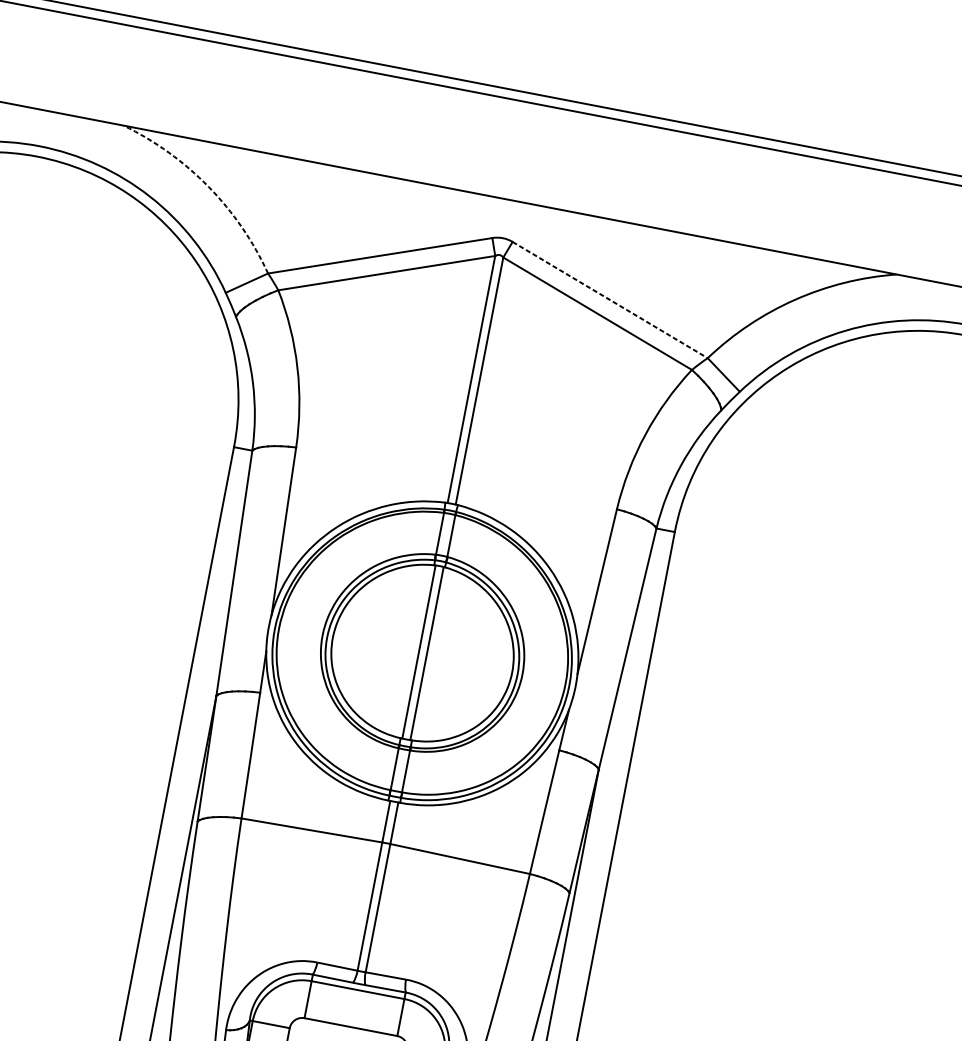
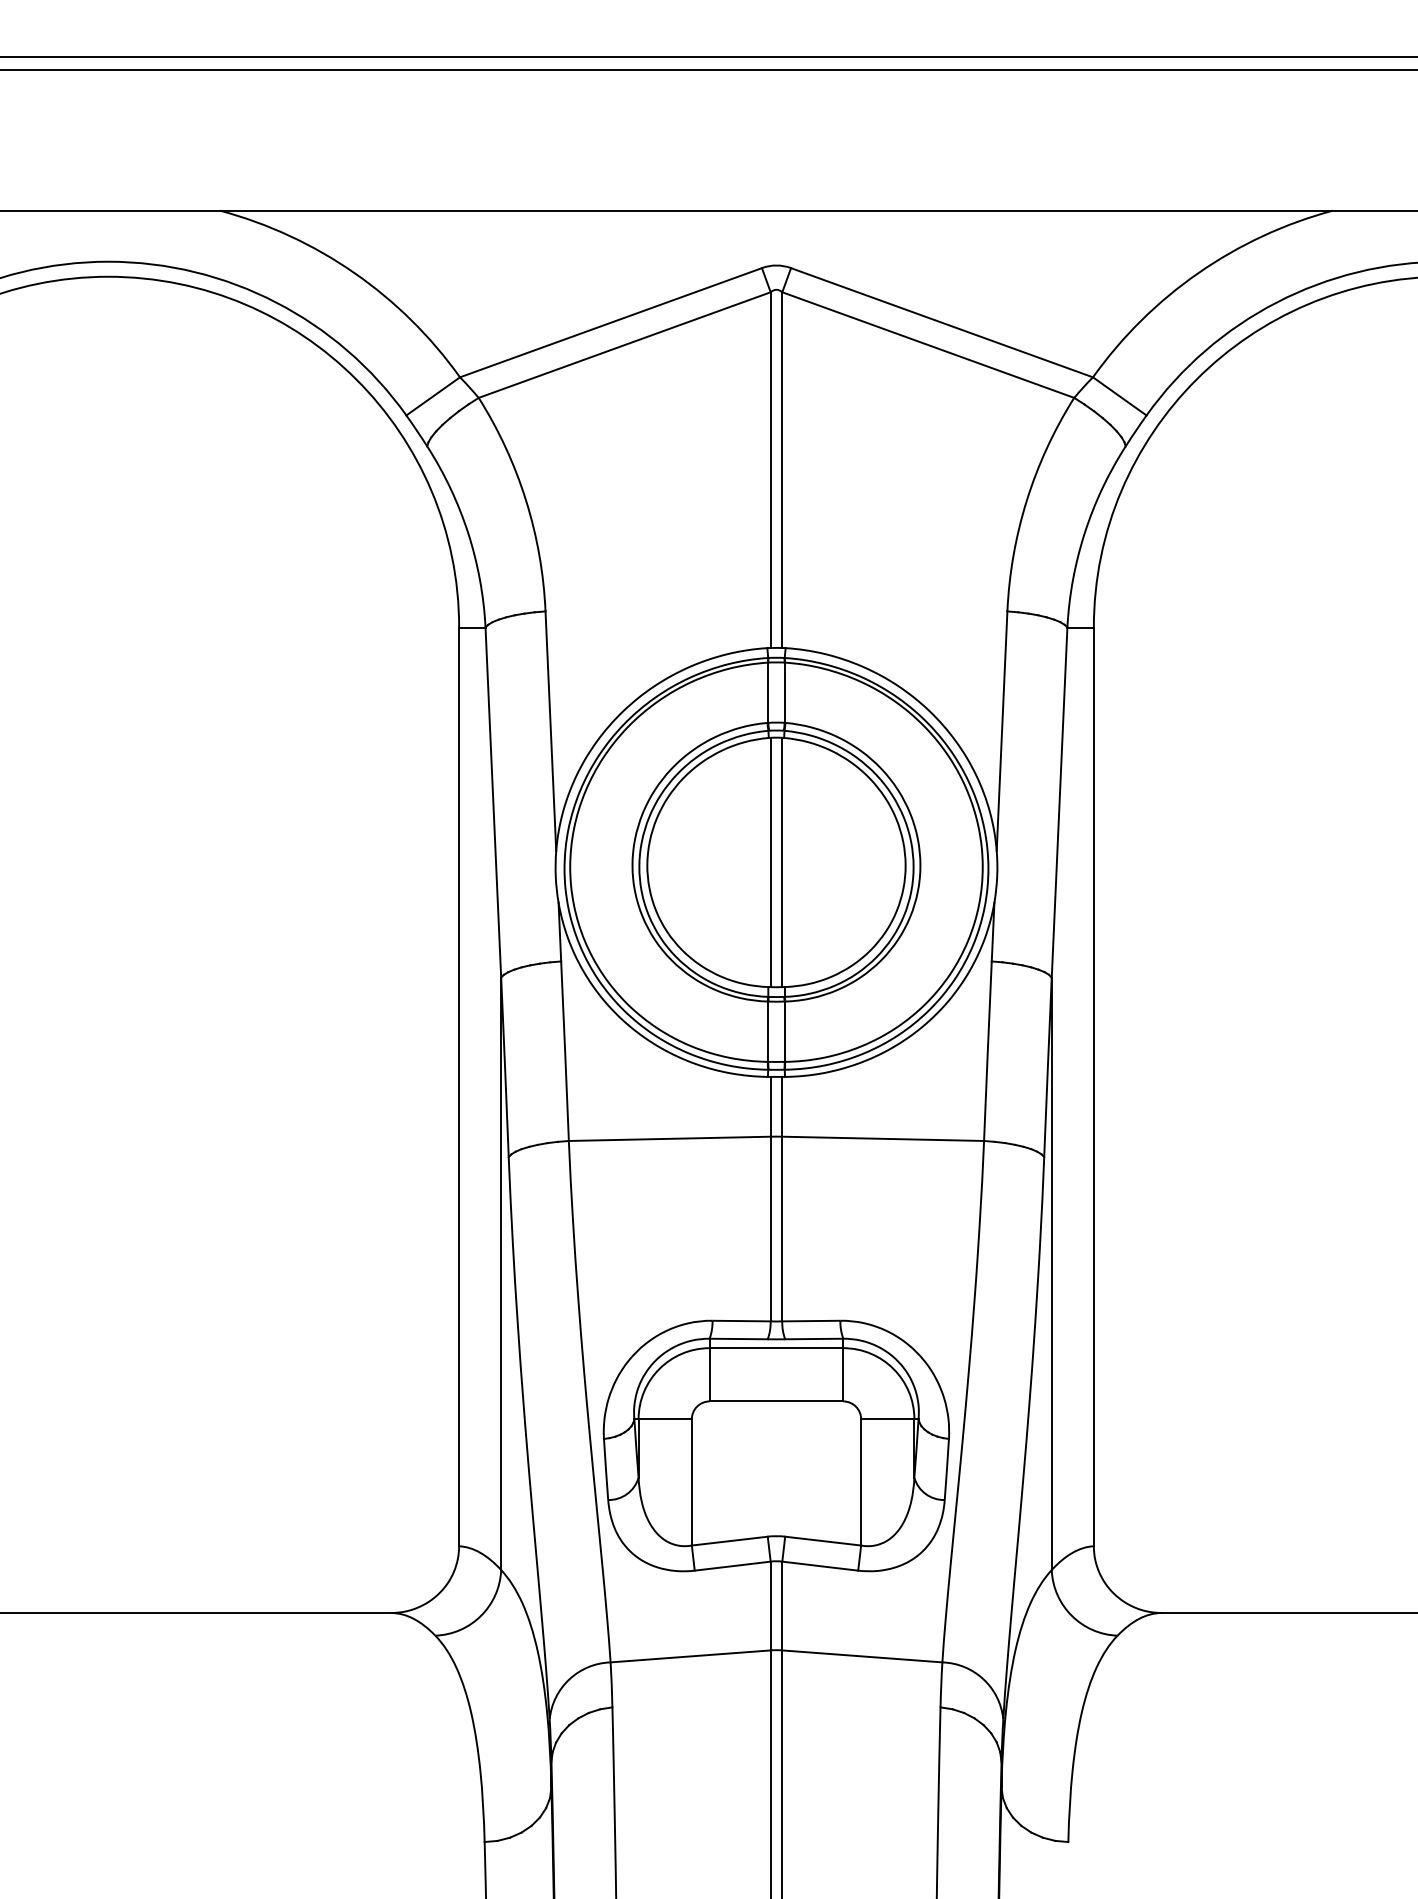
arc: (208, 187) -> (354, 273), dashed -> solid
line: (610, 299) -> (942, 322), dashed -> solid

